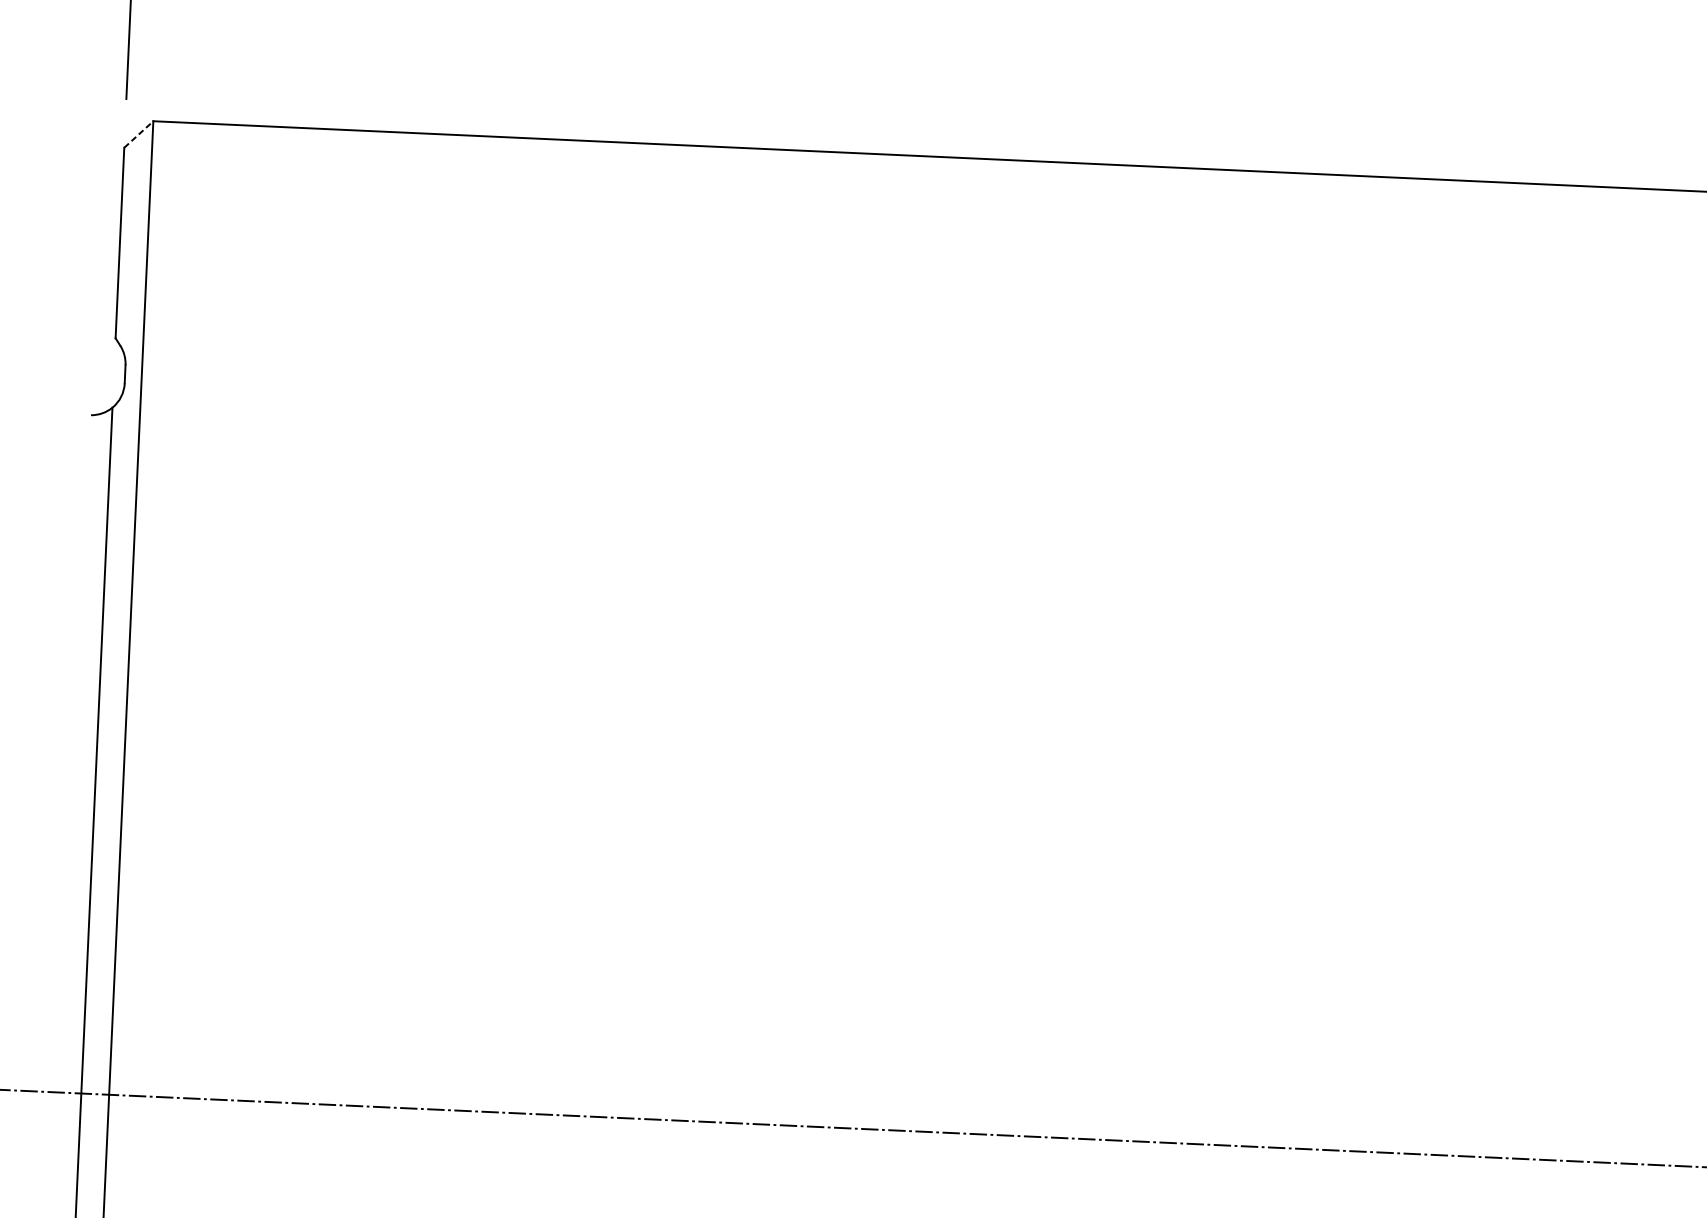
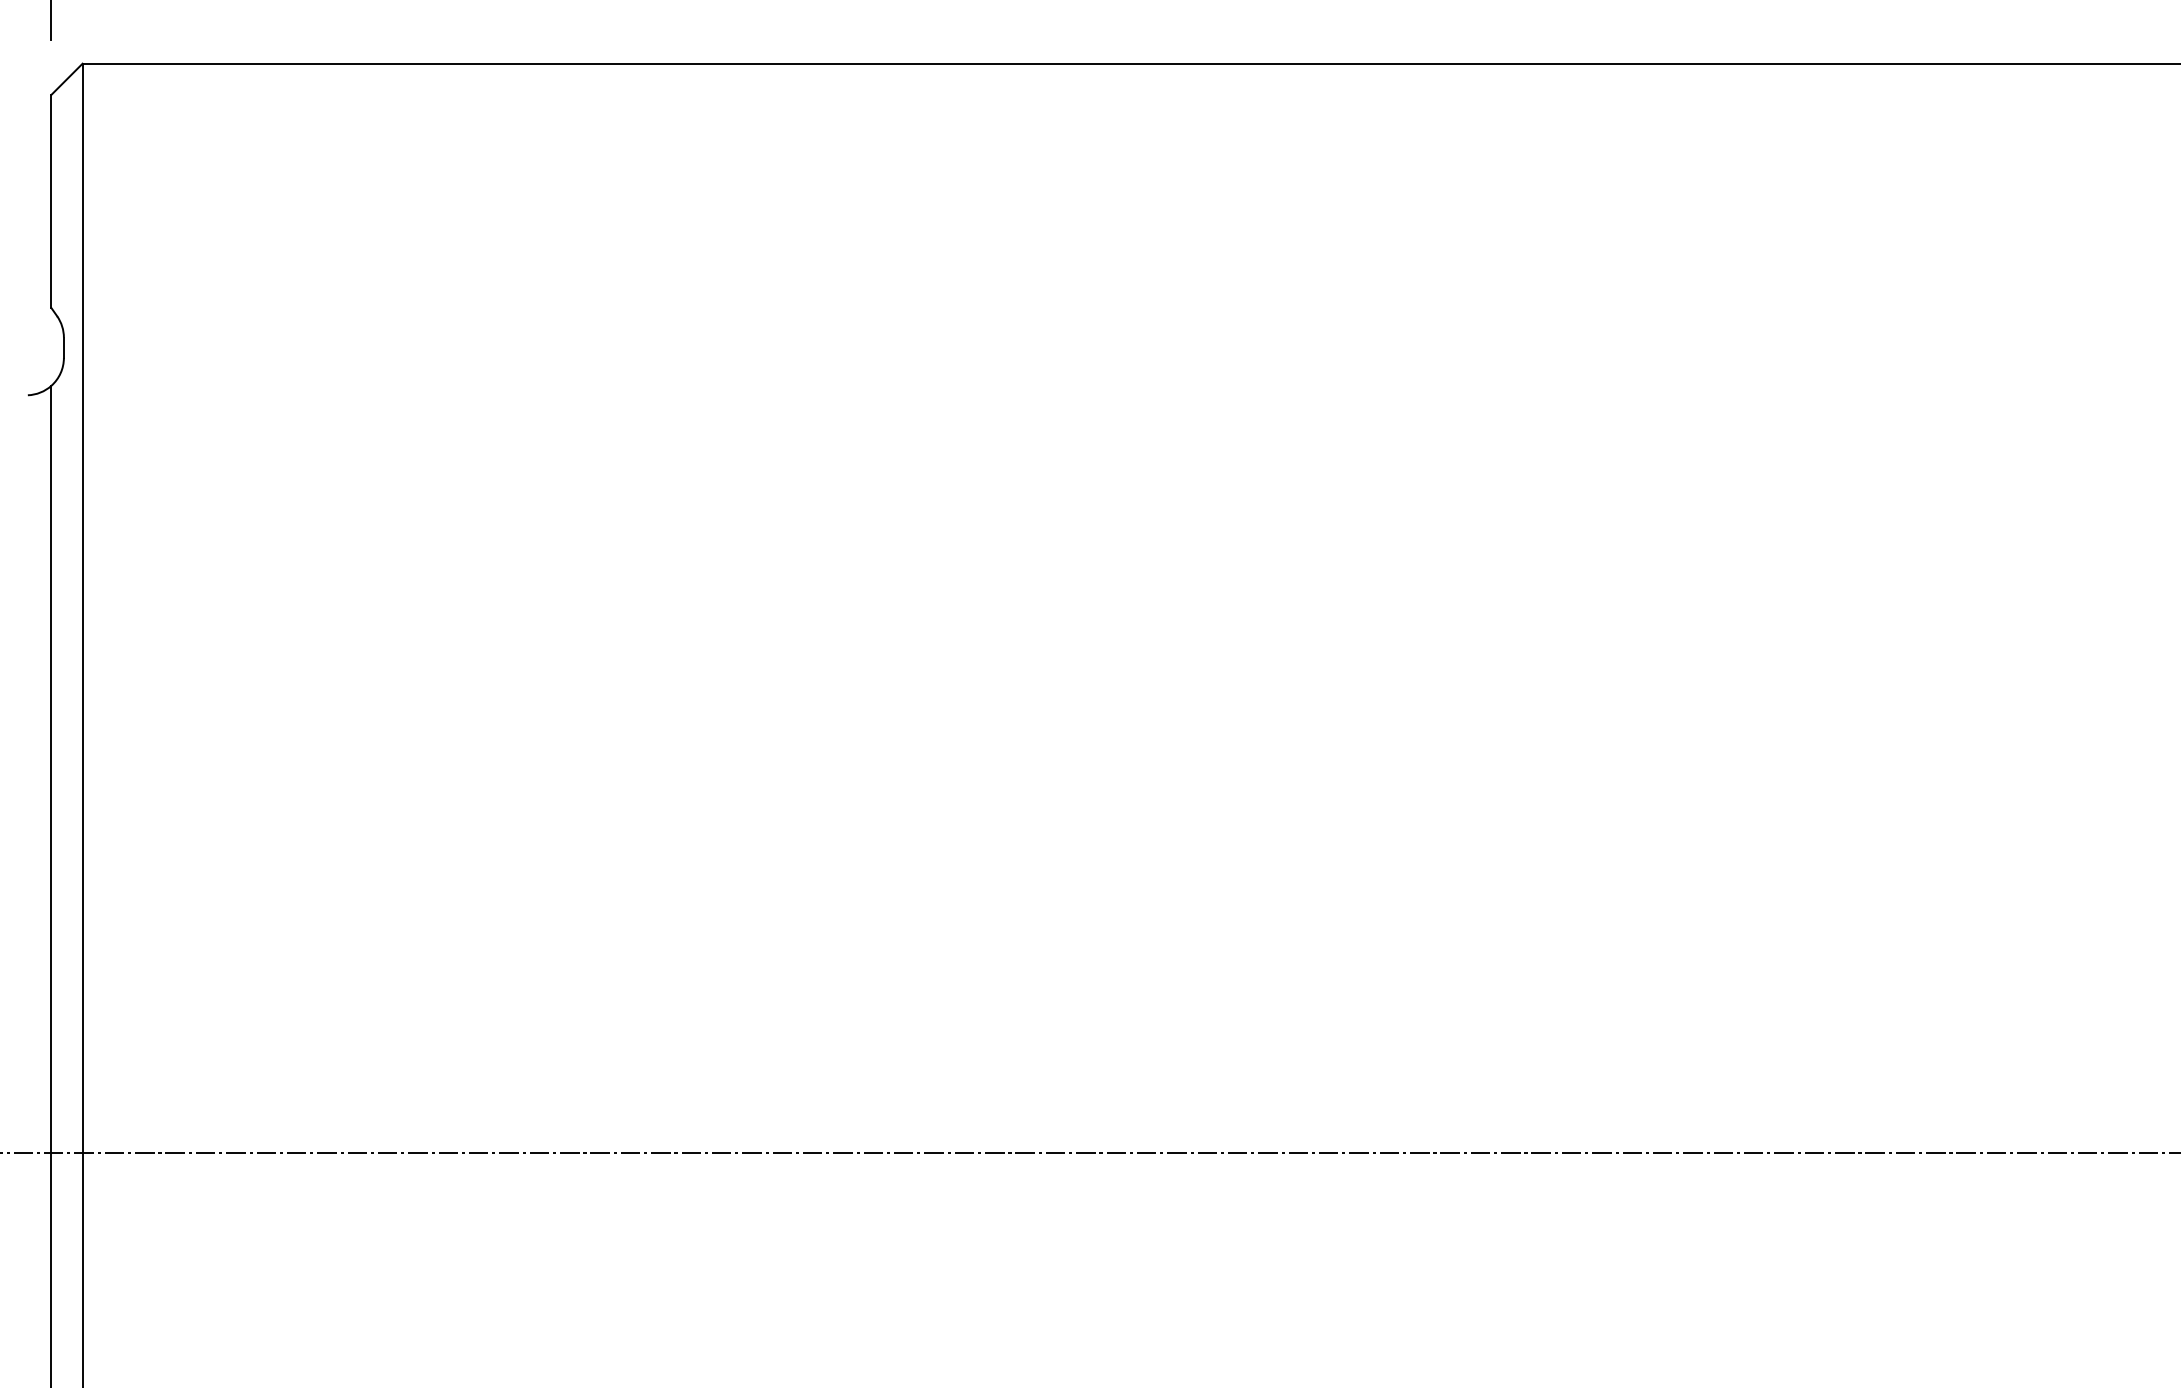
line: (139, 133) -> (67, 78), dashed -> solid

